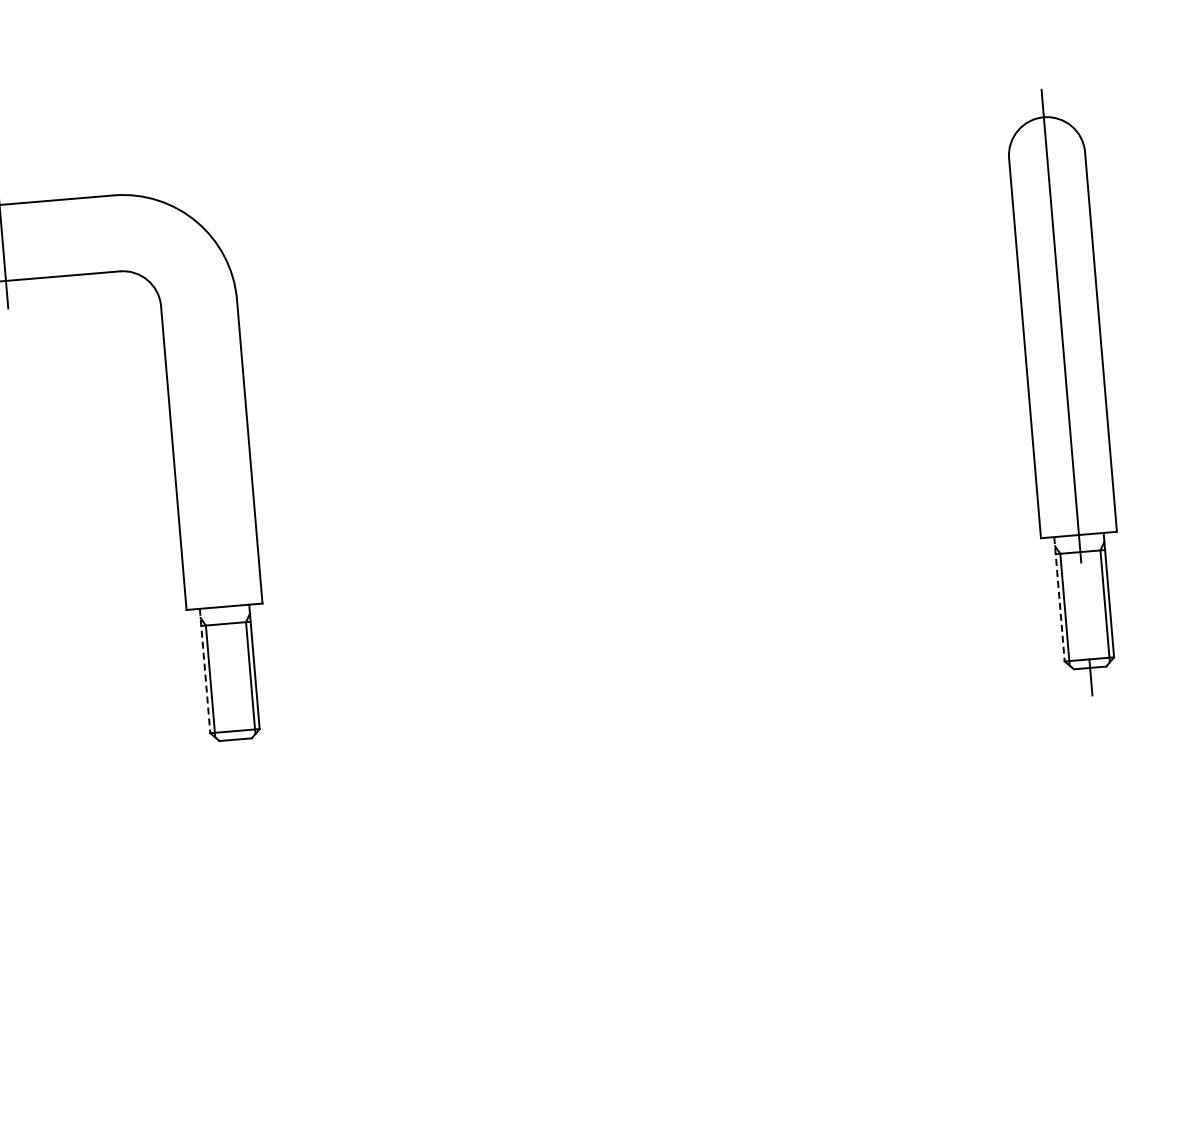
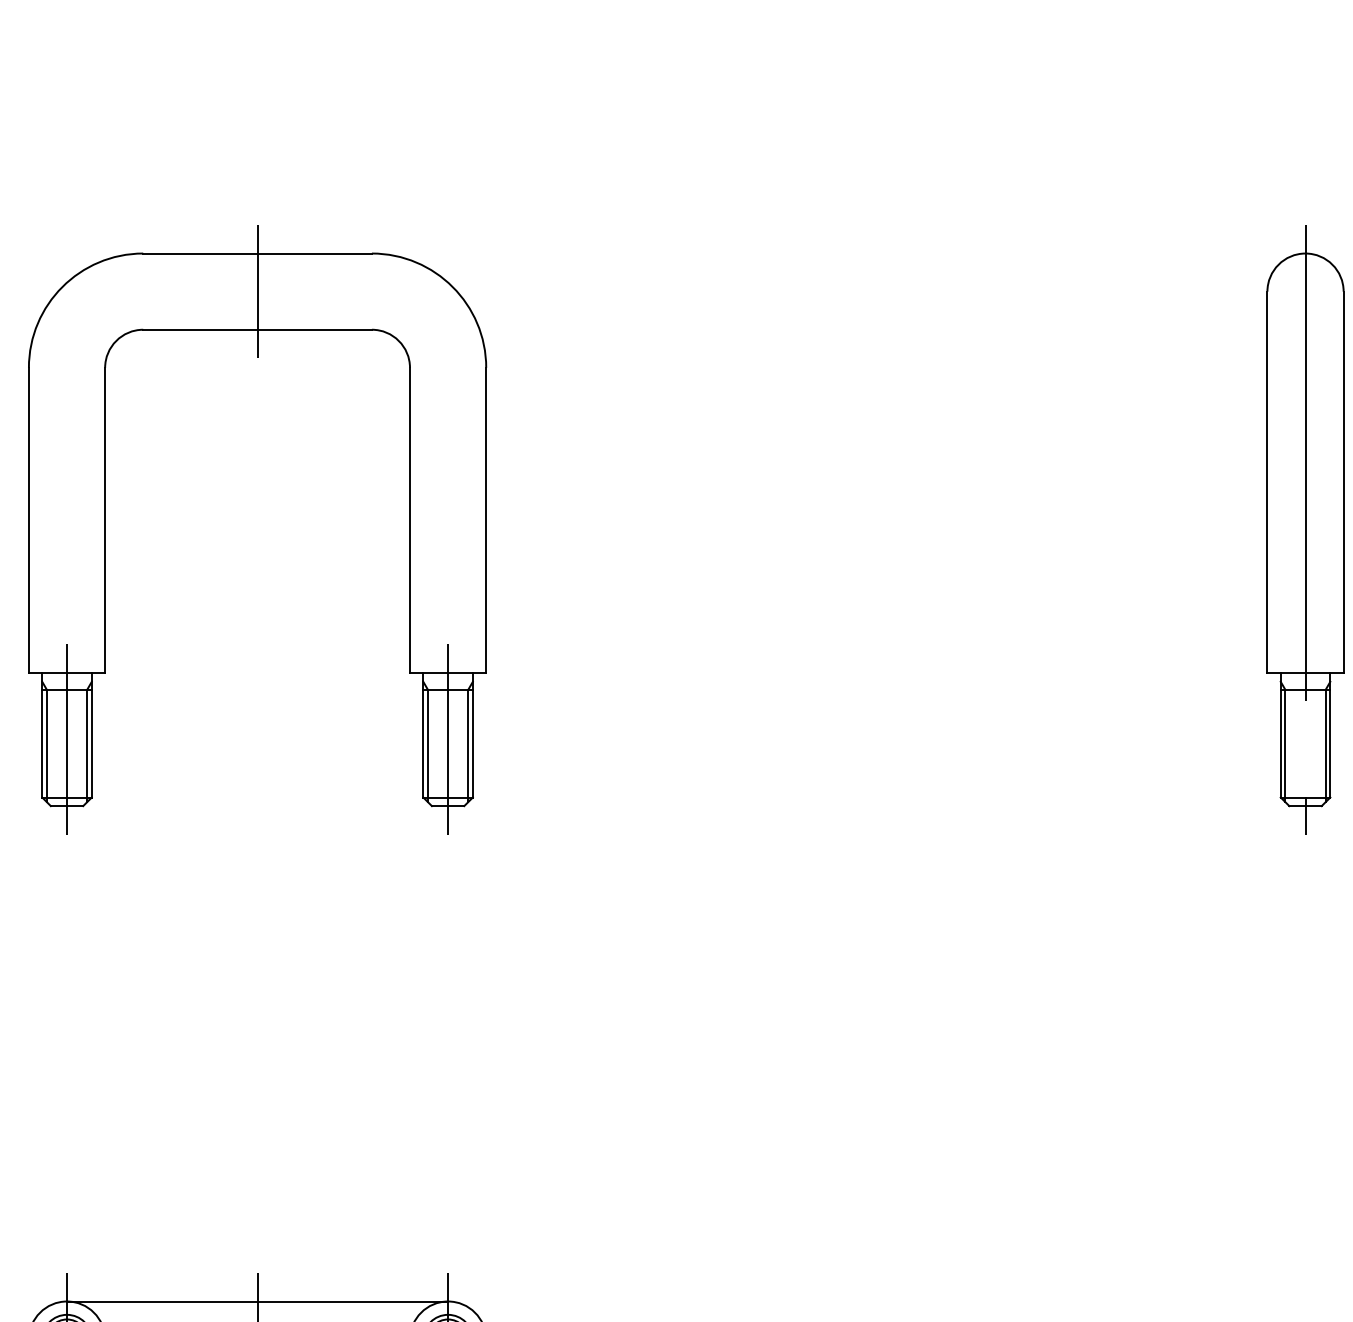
line: (1059, 599) -> (1280, 735), dashed -> solid
line: (205, 671) -> (423, 735), dashed -> solid
line: (230, 673) -> (448, 739), added

